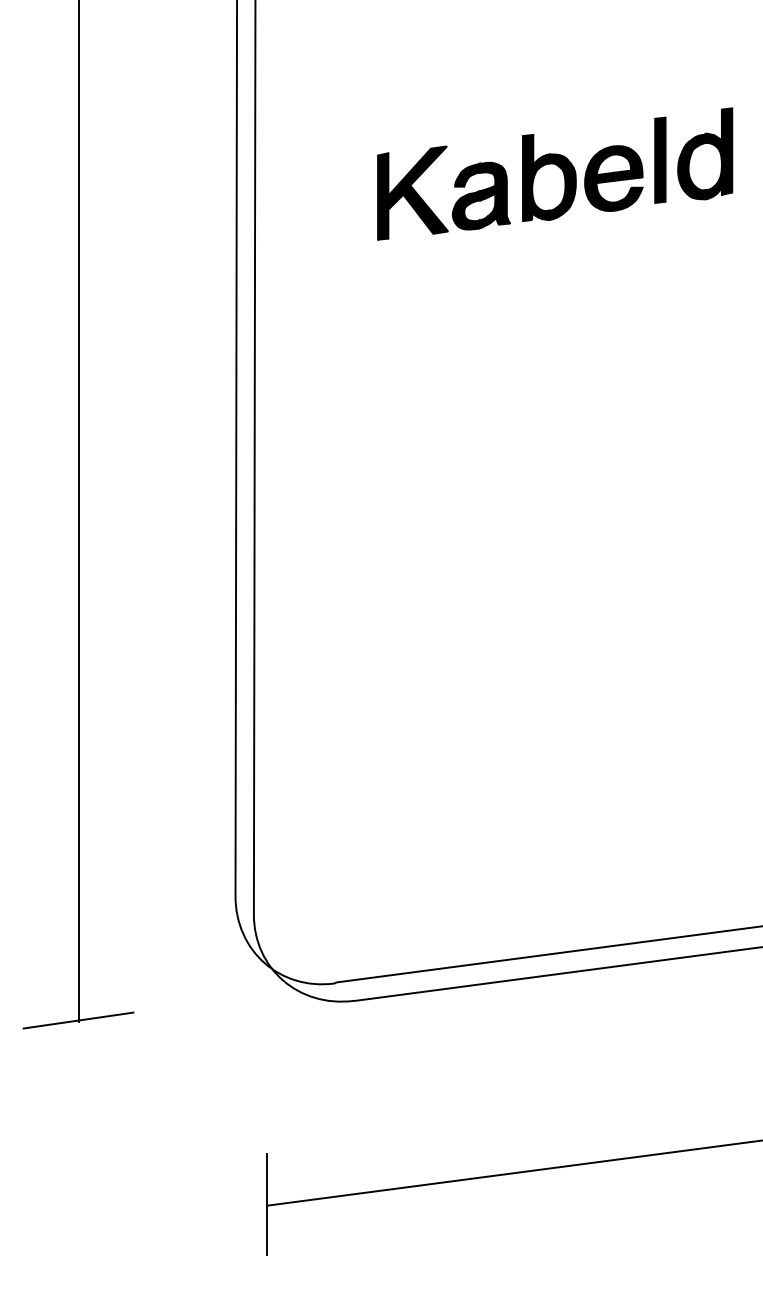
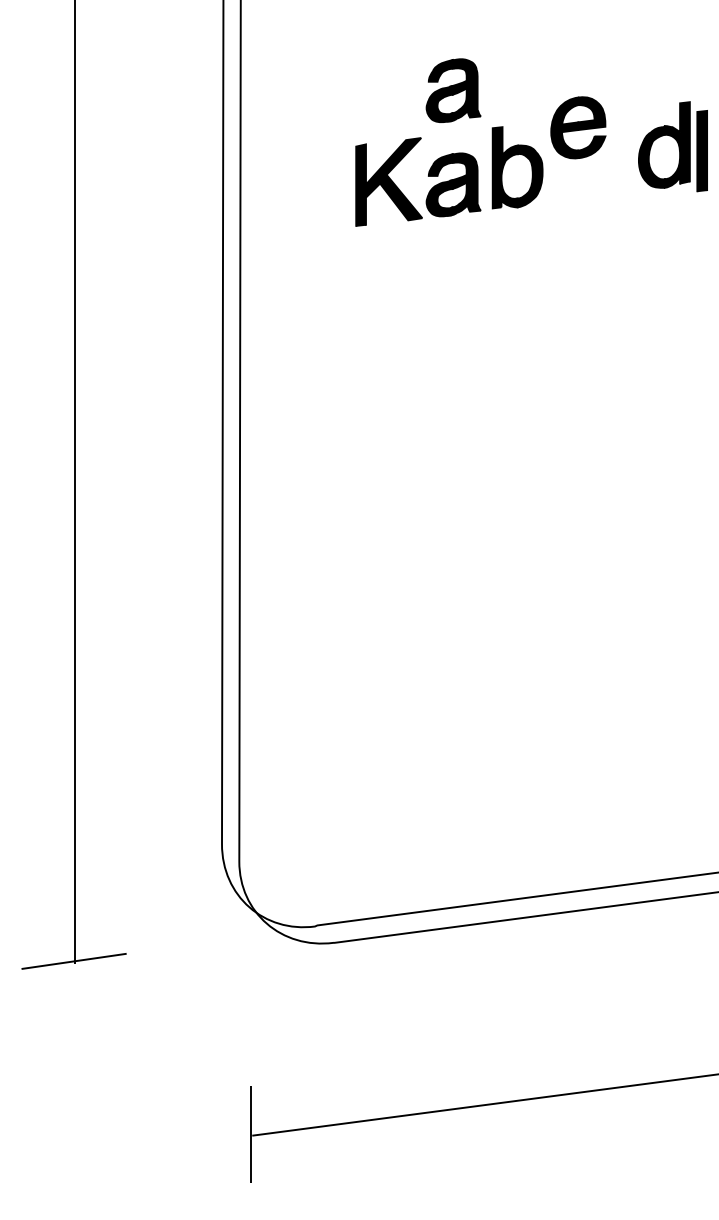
part: (480, 95) -> (452, 90), added
part: (660, 159) -> (702, 150), moved
part: (613, 178) -> (578, 127), moved

